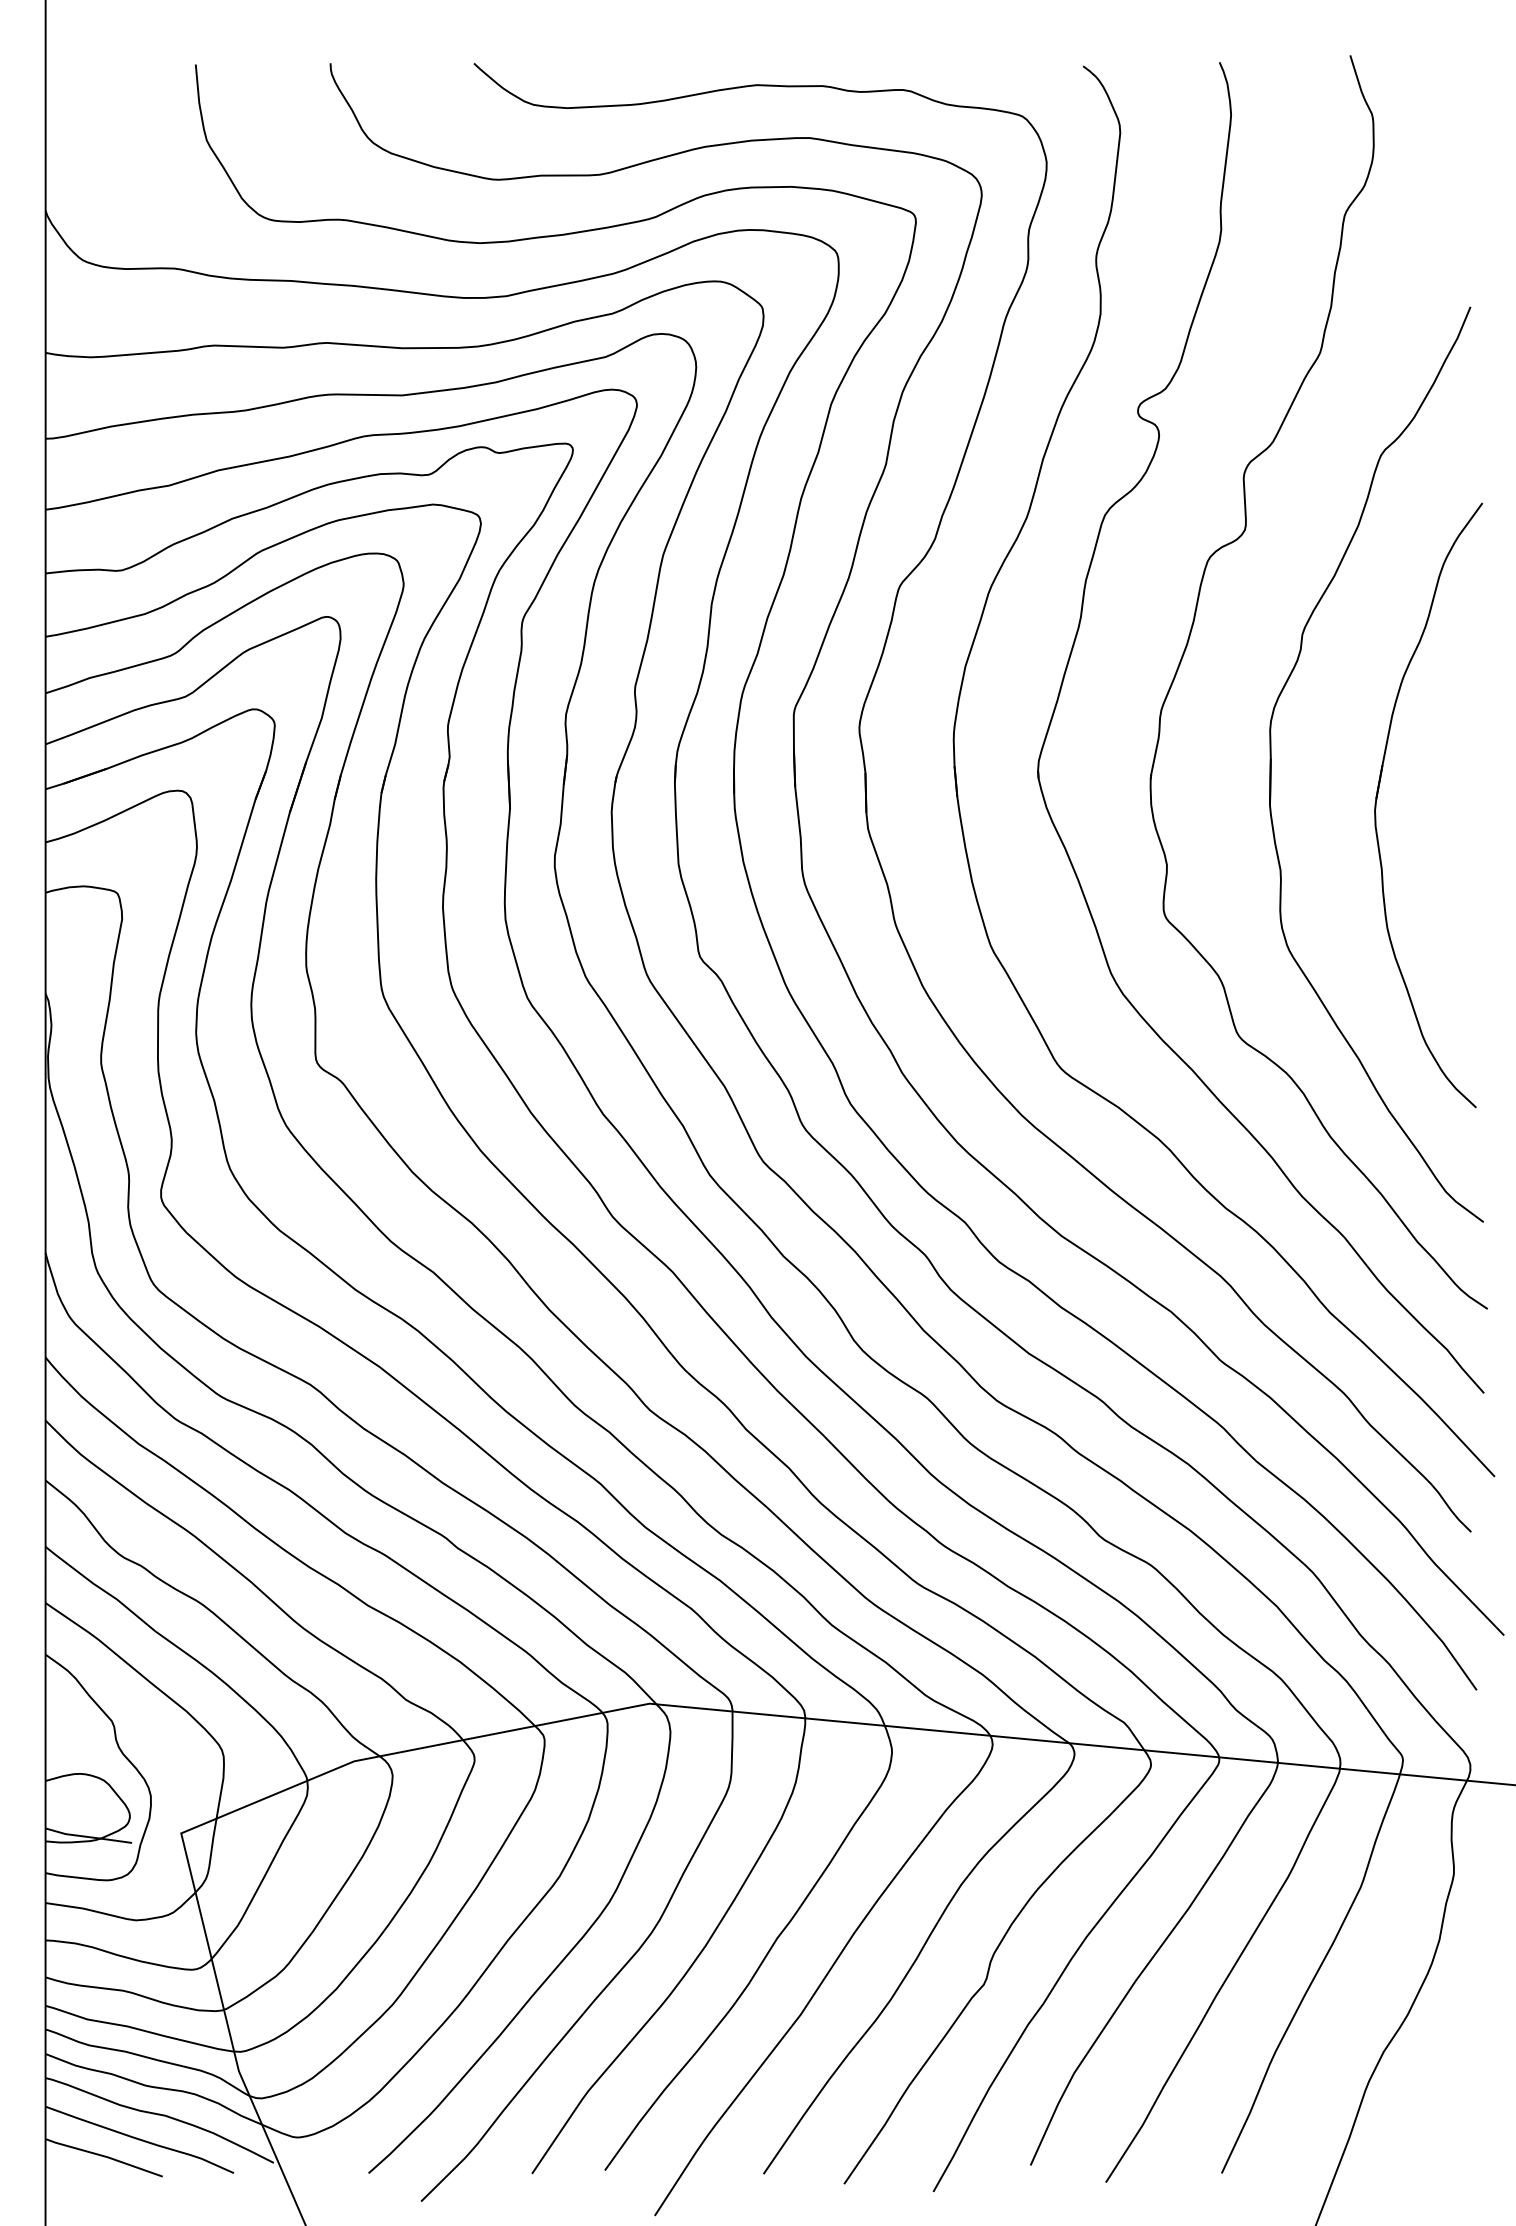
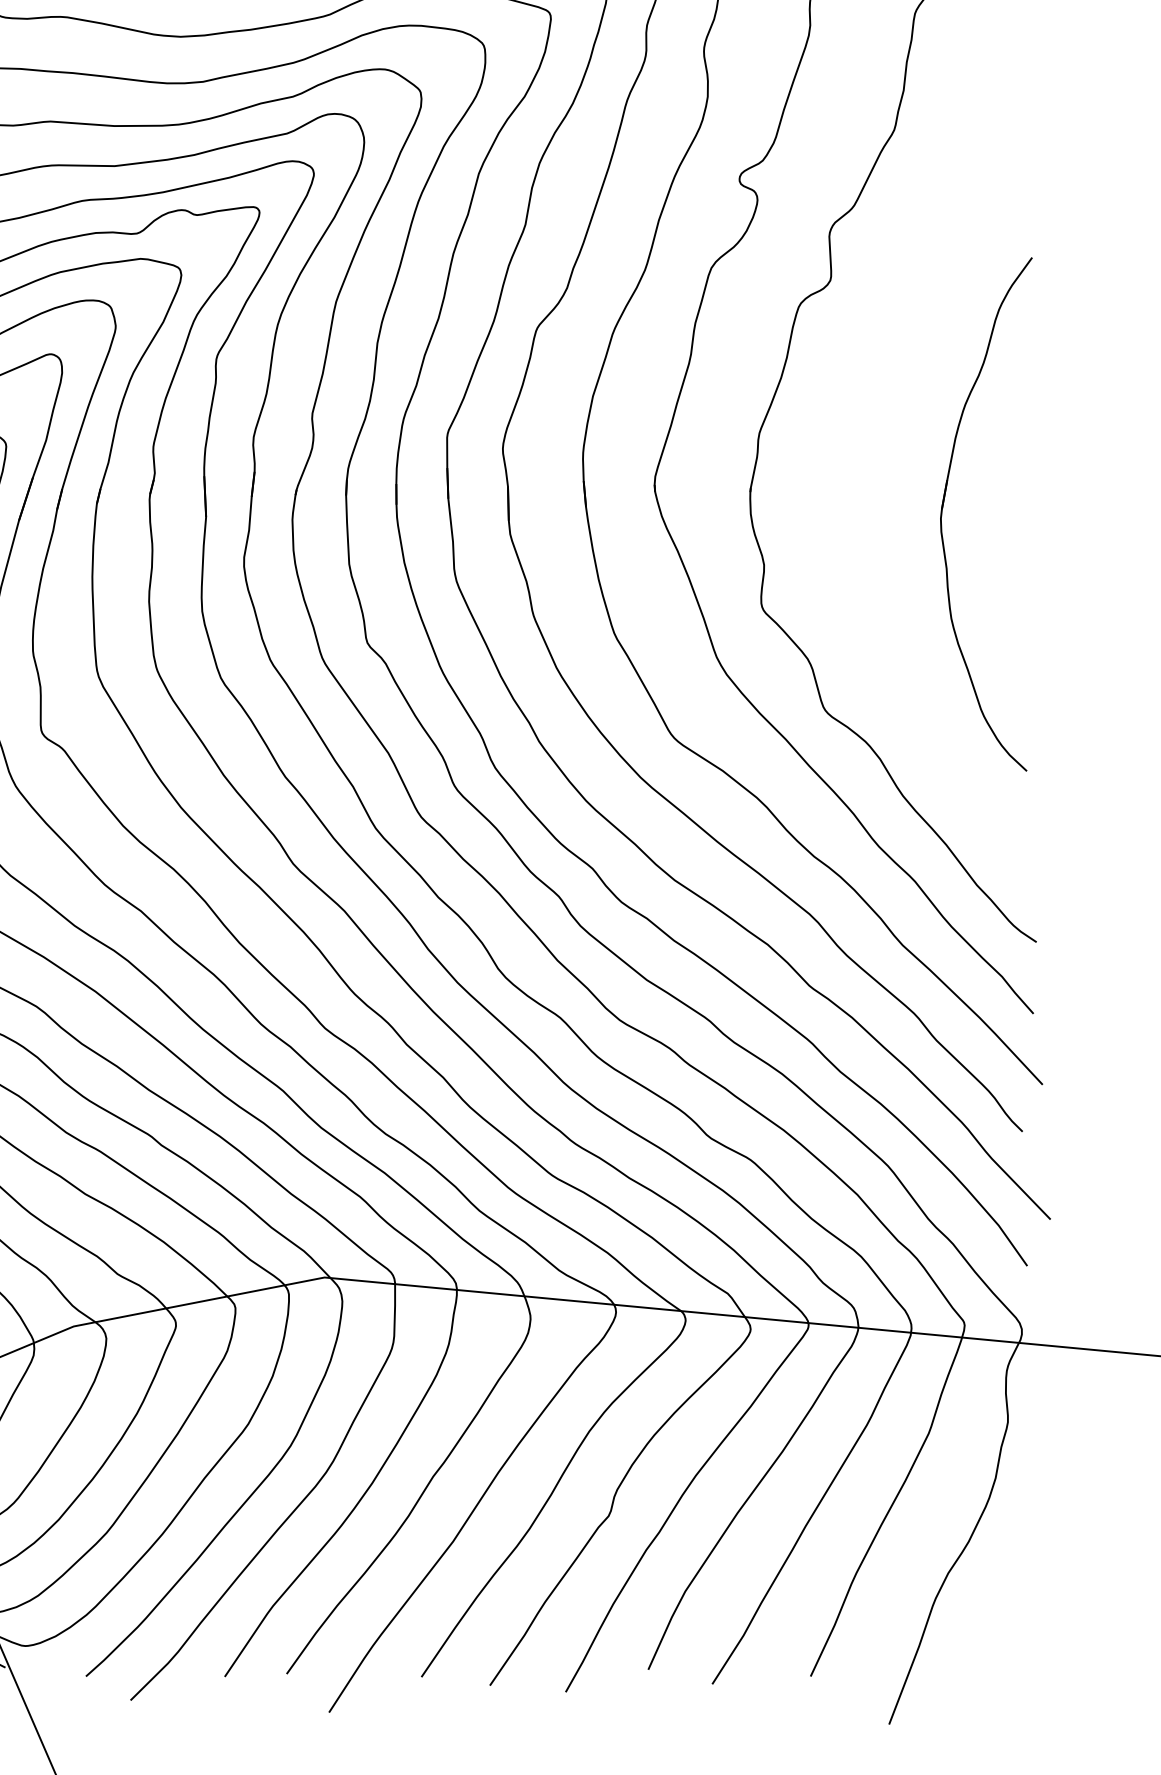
part: (1271, 764) -> (852, 479), removed

